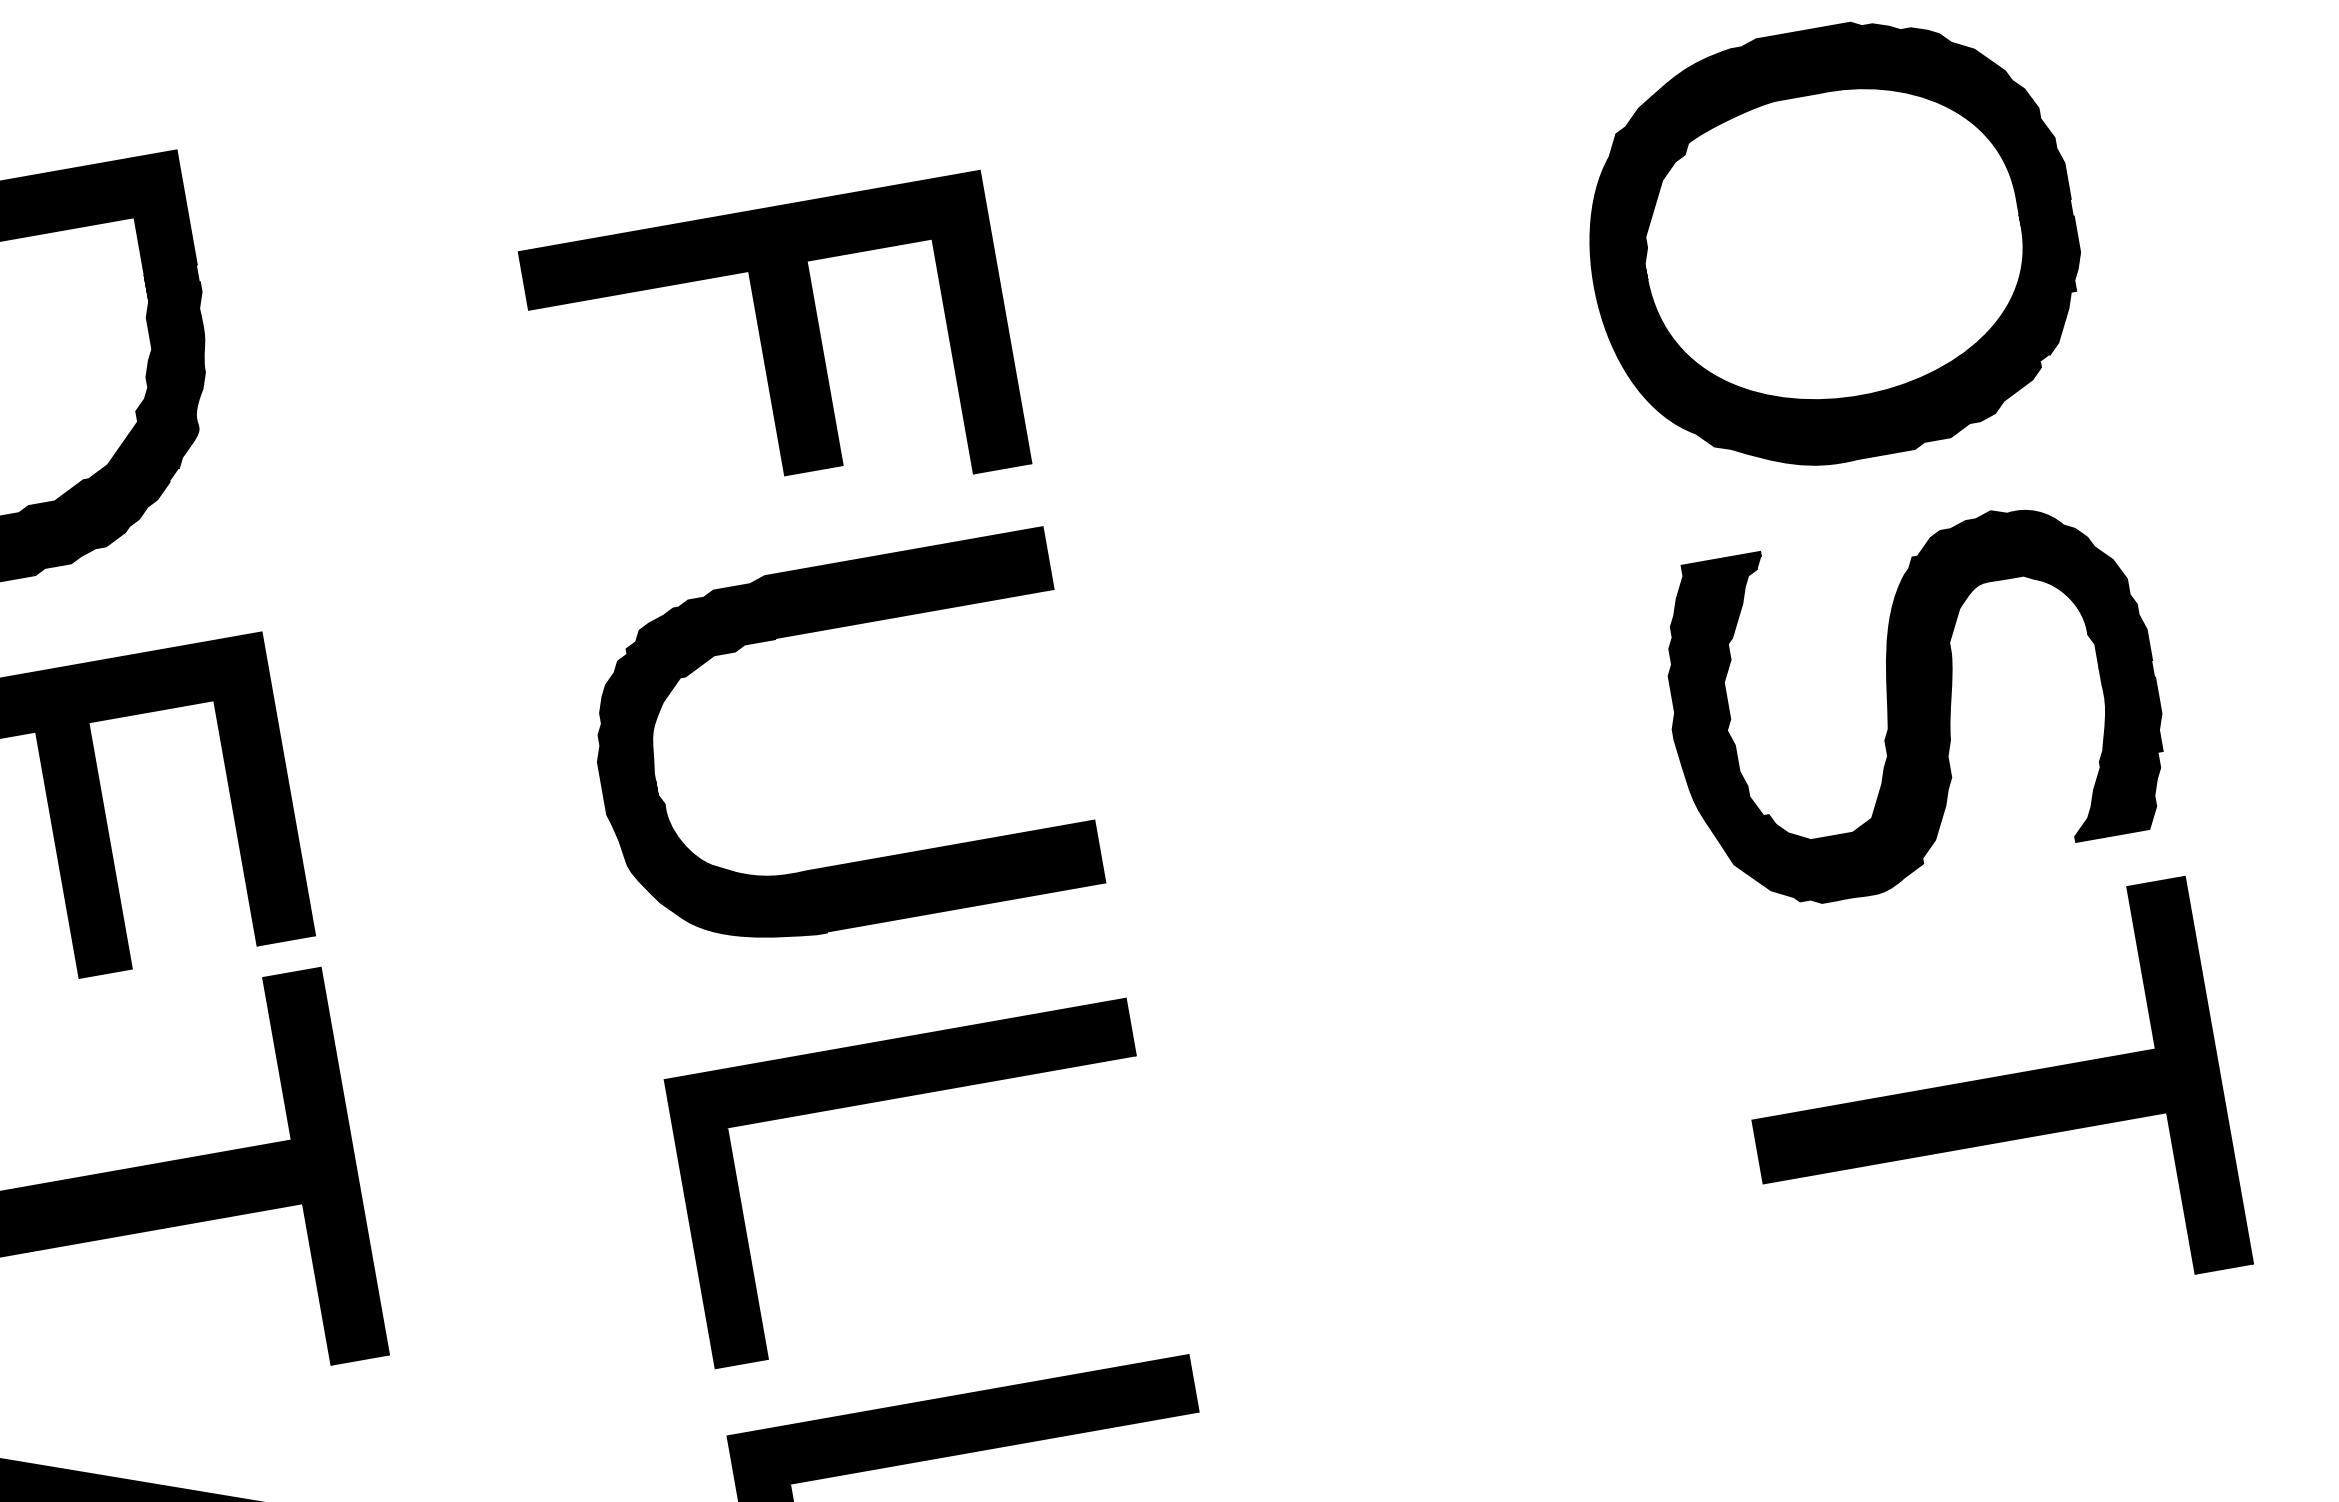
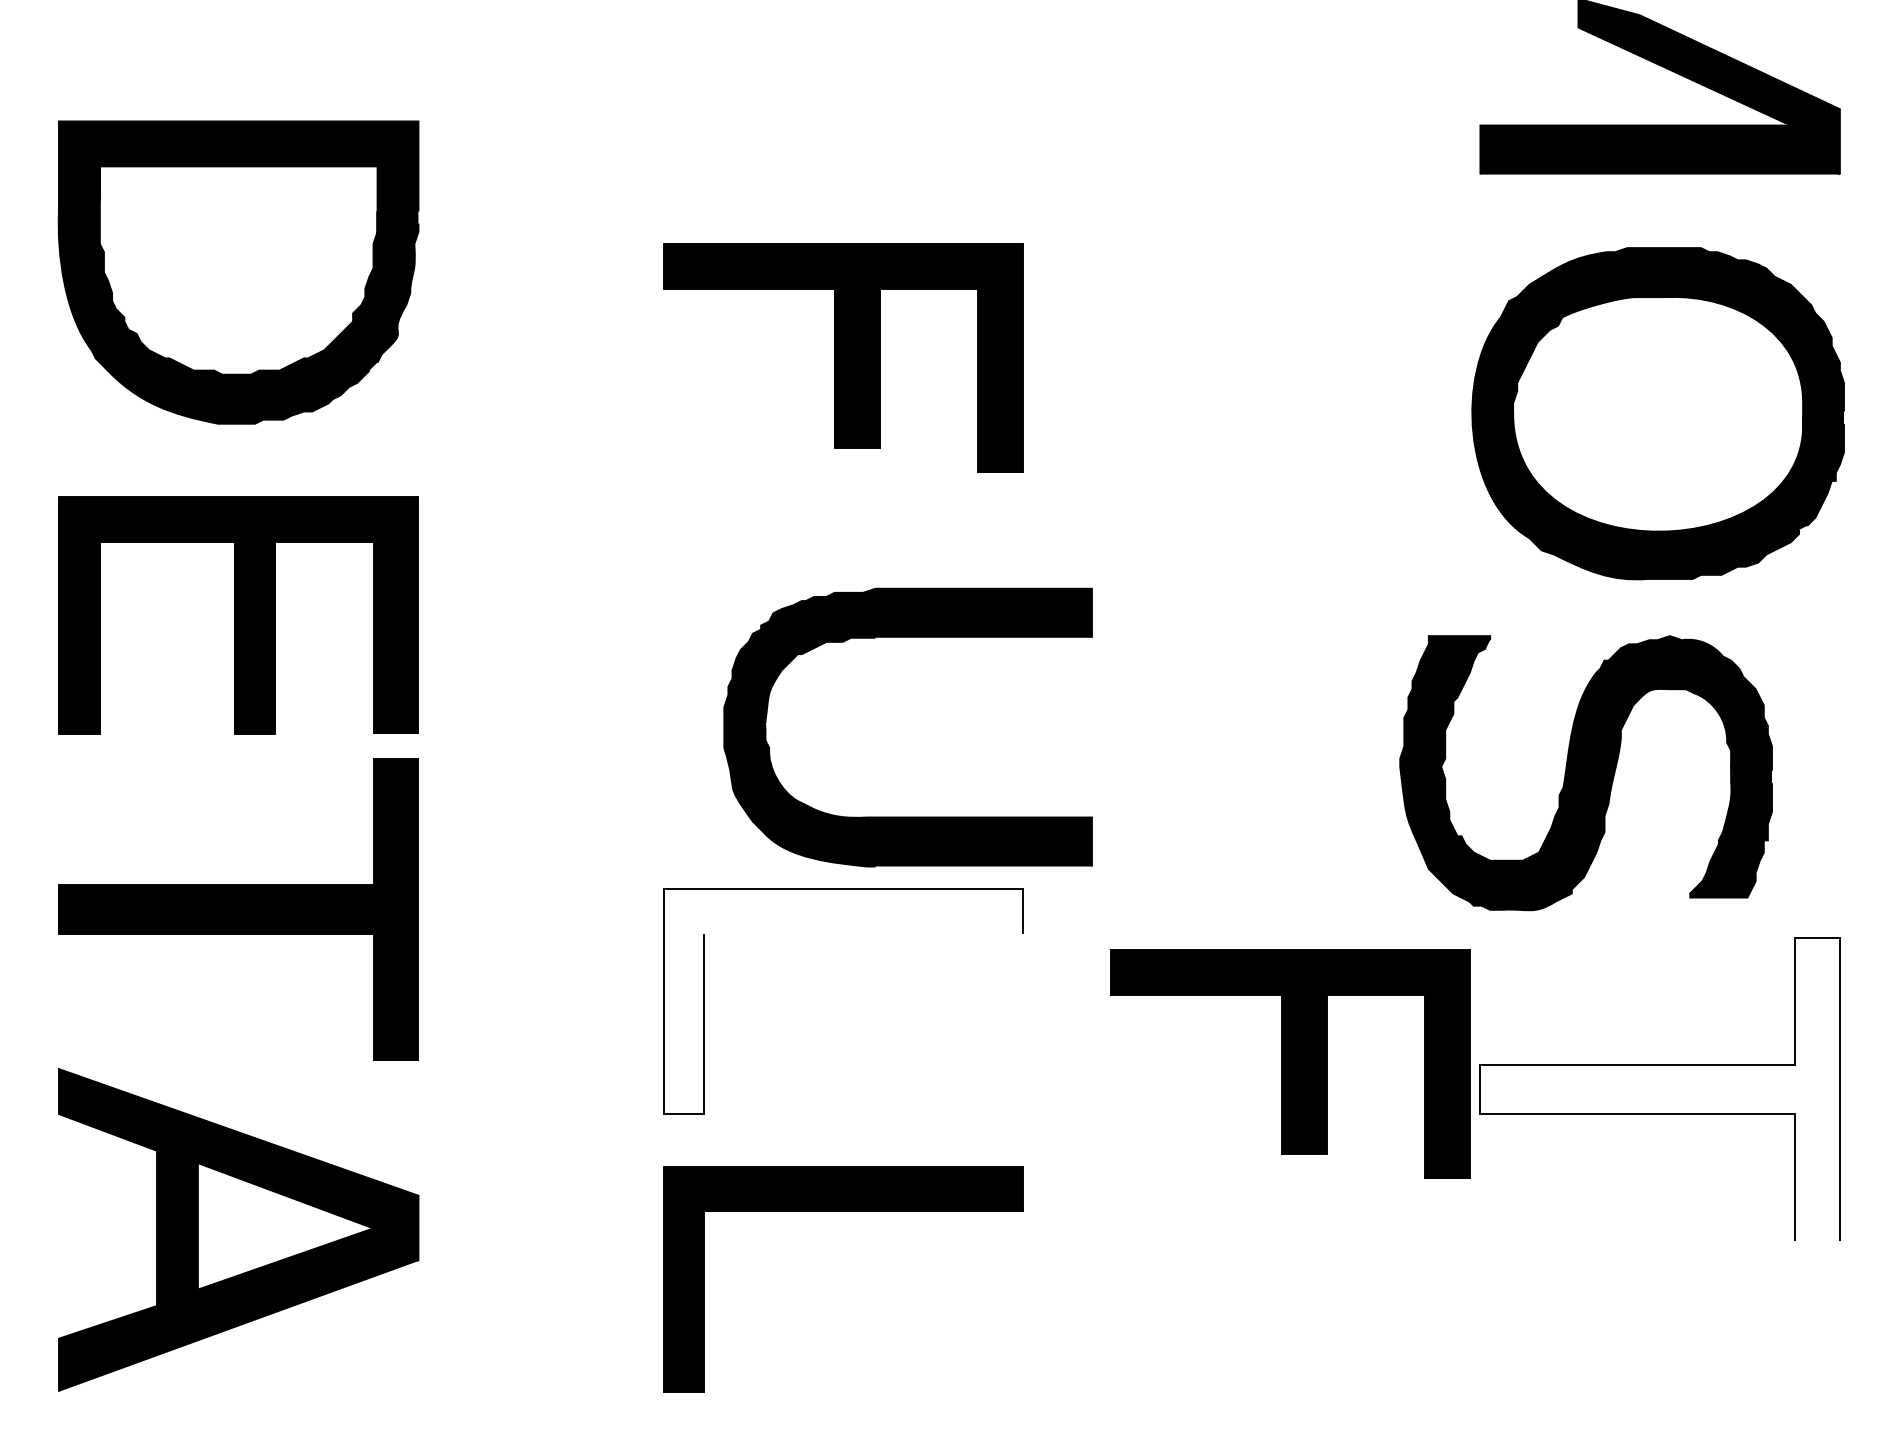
part: (1913, 706) -> (1585, 773), moved
part: (857, 861) -> (907, 816), moved
fill: (1987, 1111) -> (1659, 1089), removed
part: (1508, 1161) -> (1290, 1063), added
fill: (919, 1183) -> (842, 1001), removed

